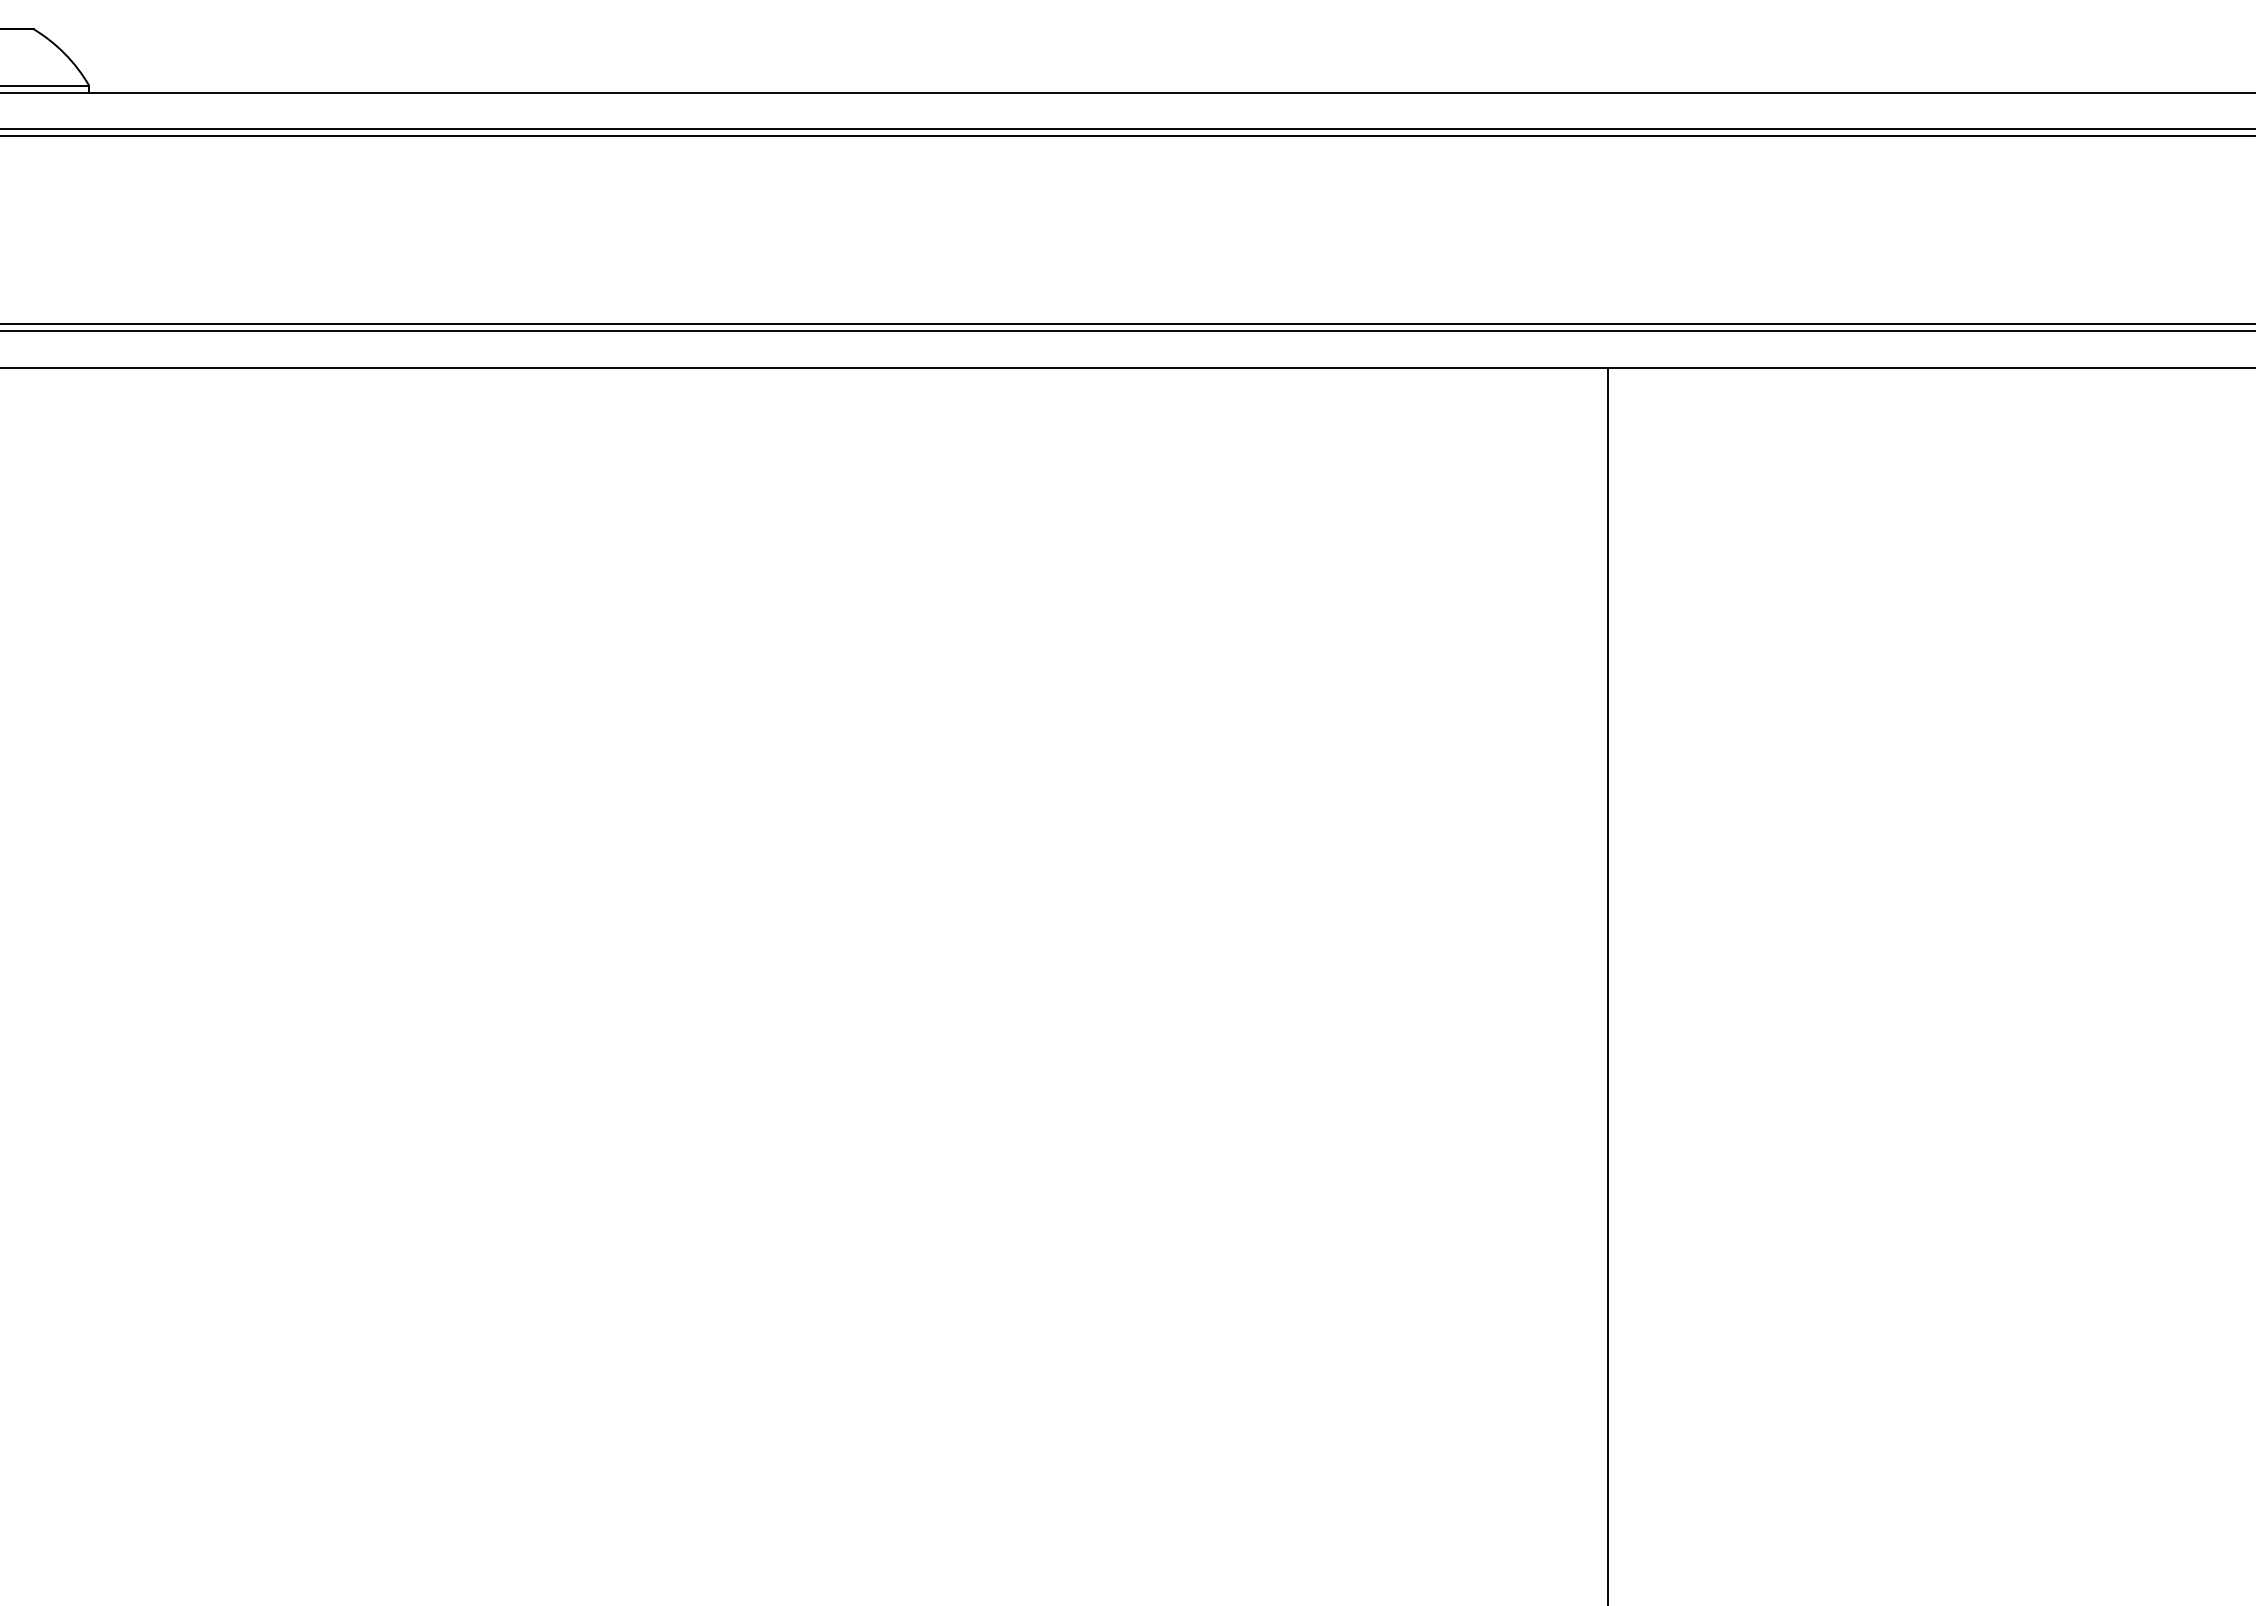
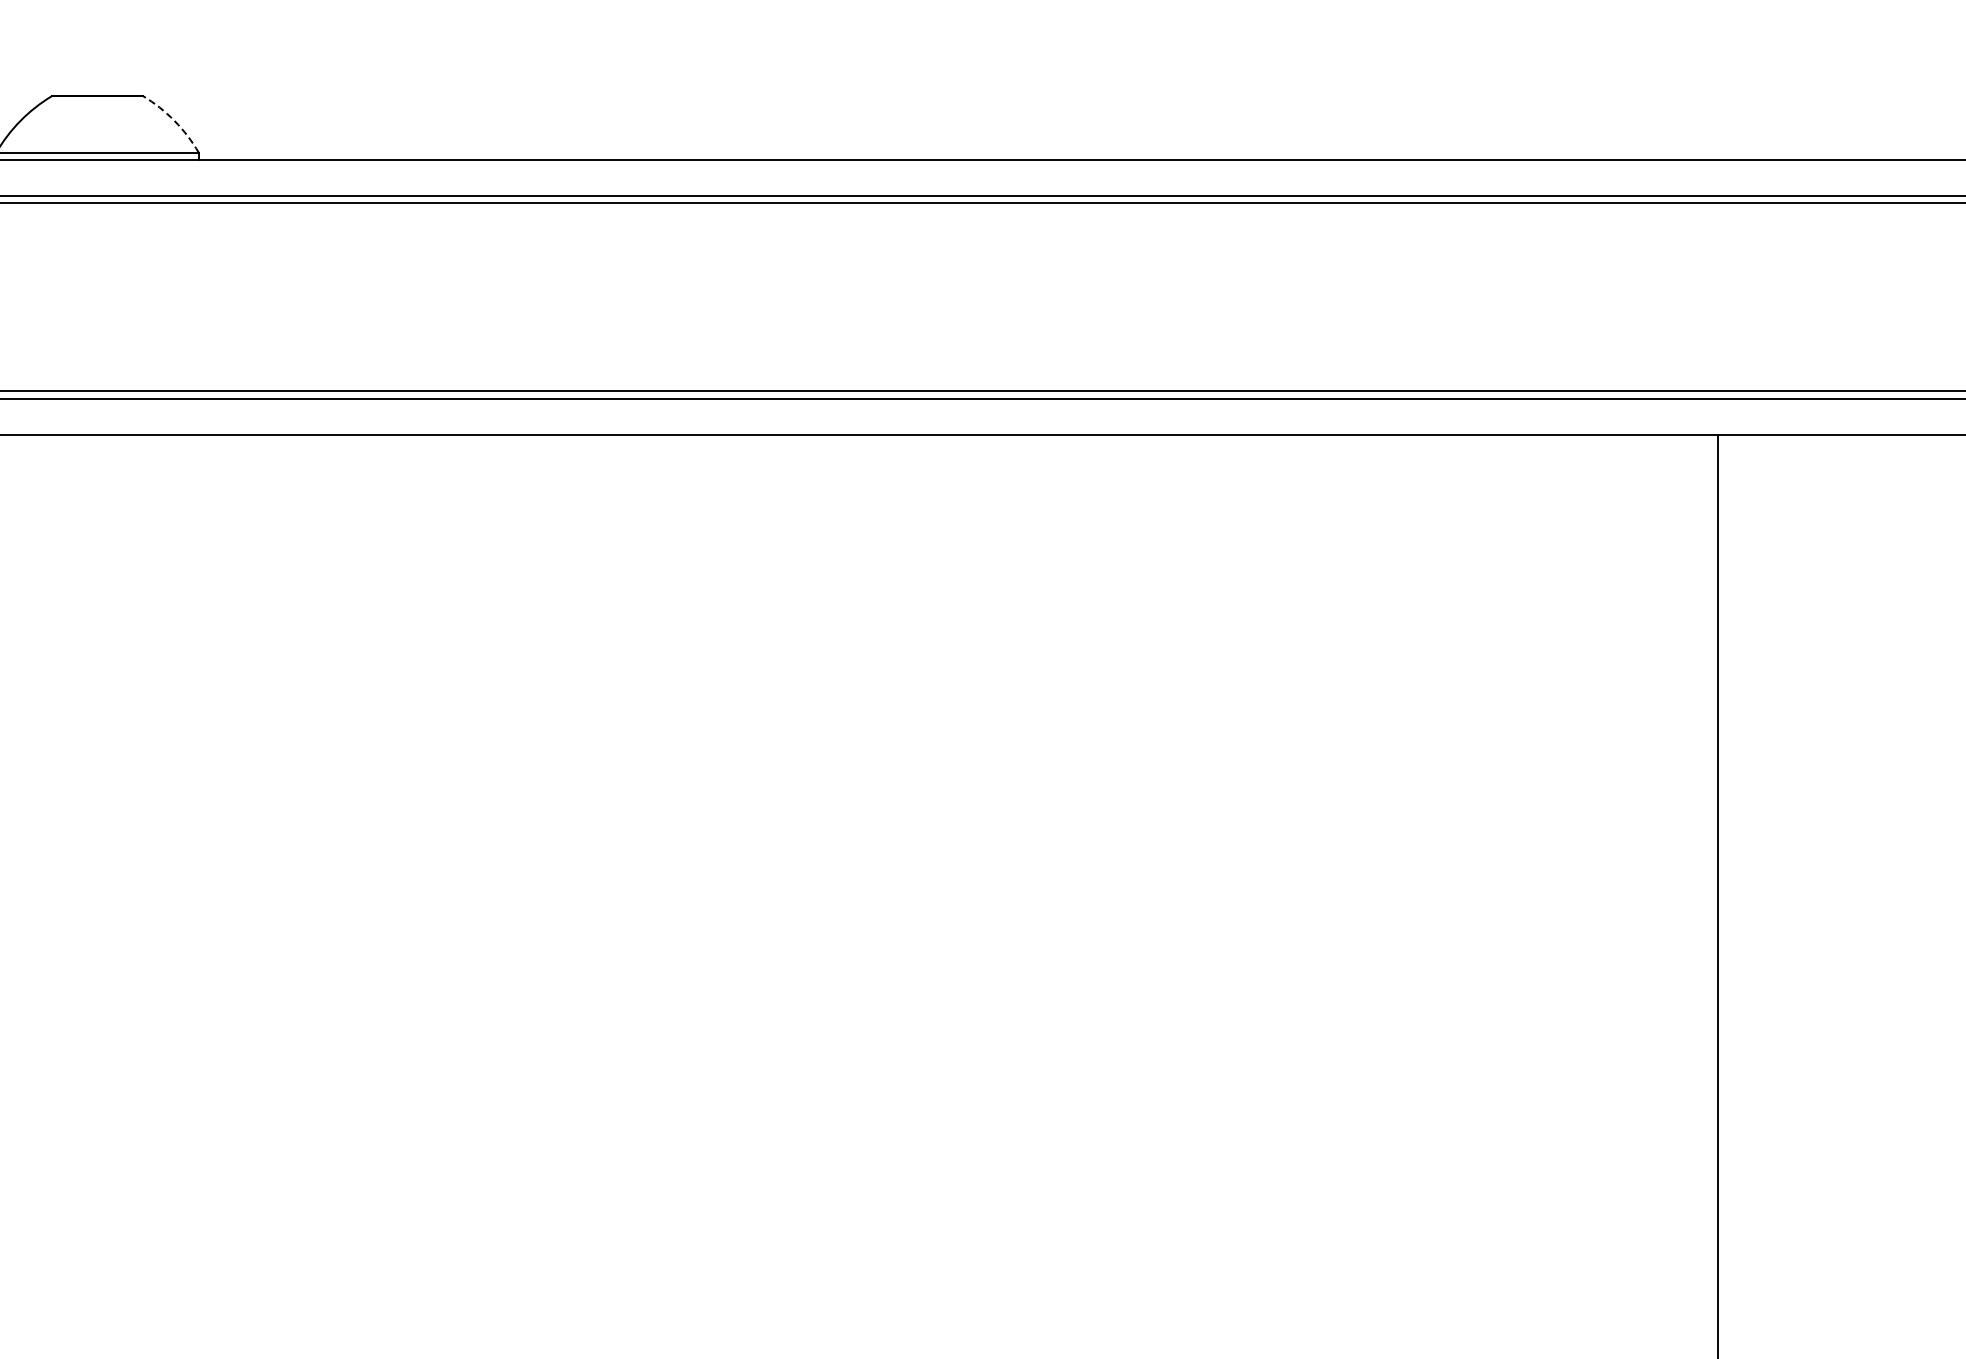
arc: (64, 53) -> (174, 120), solid -> dashed

